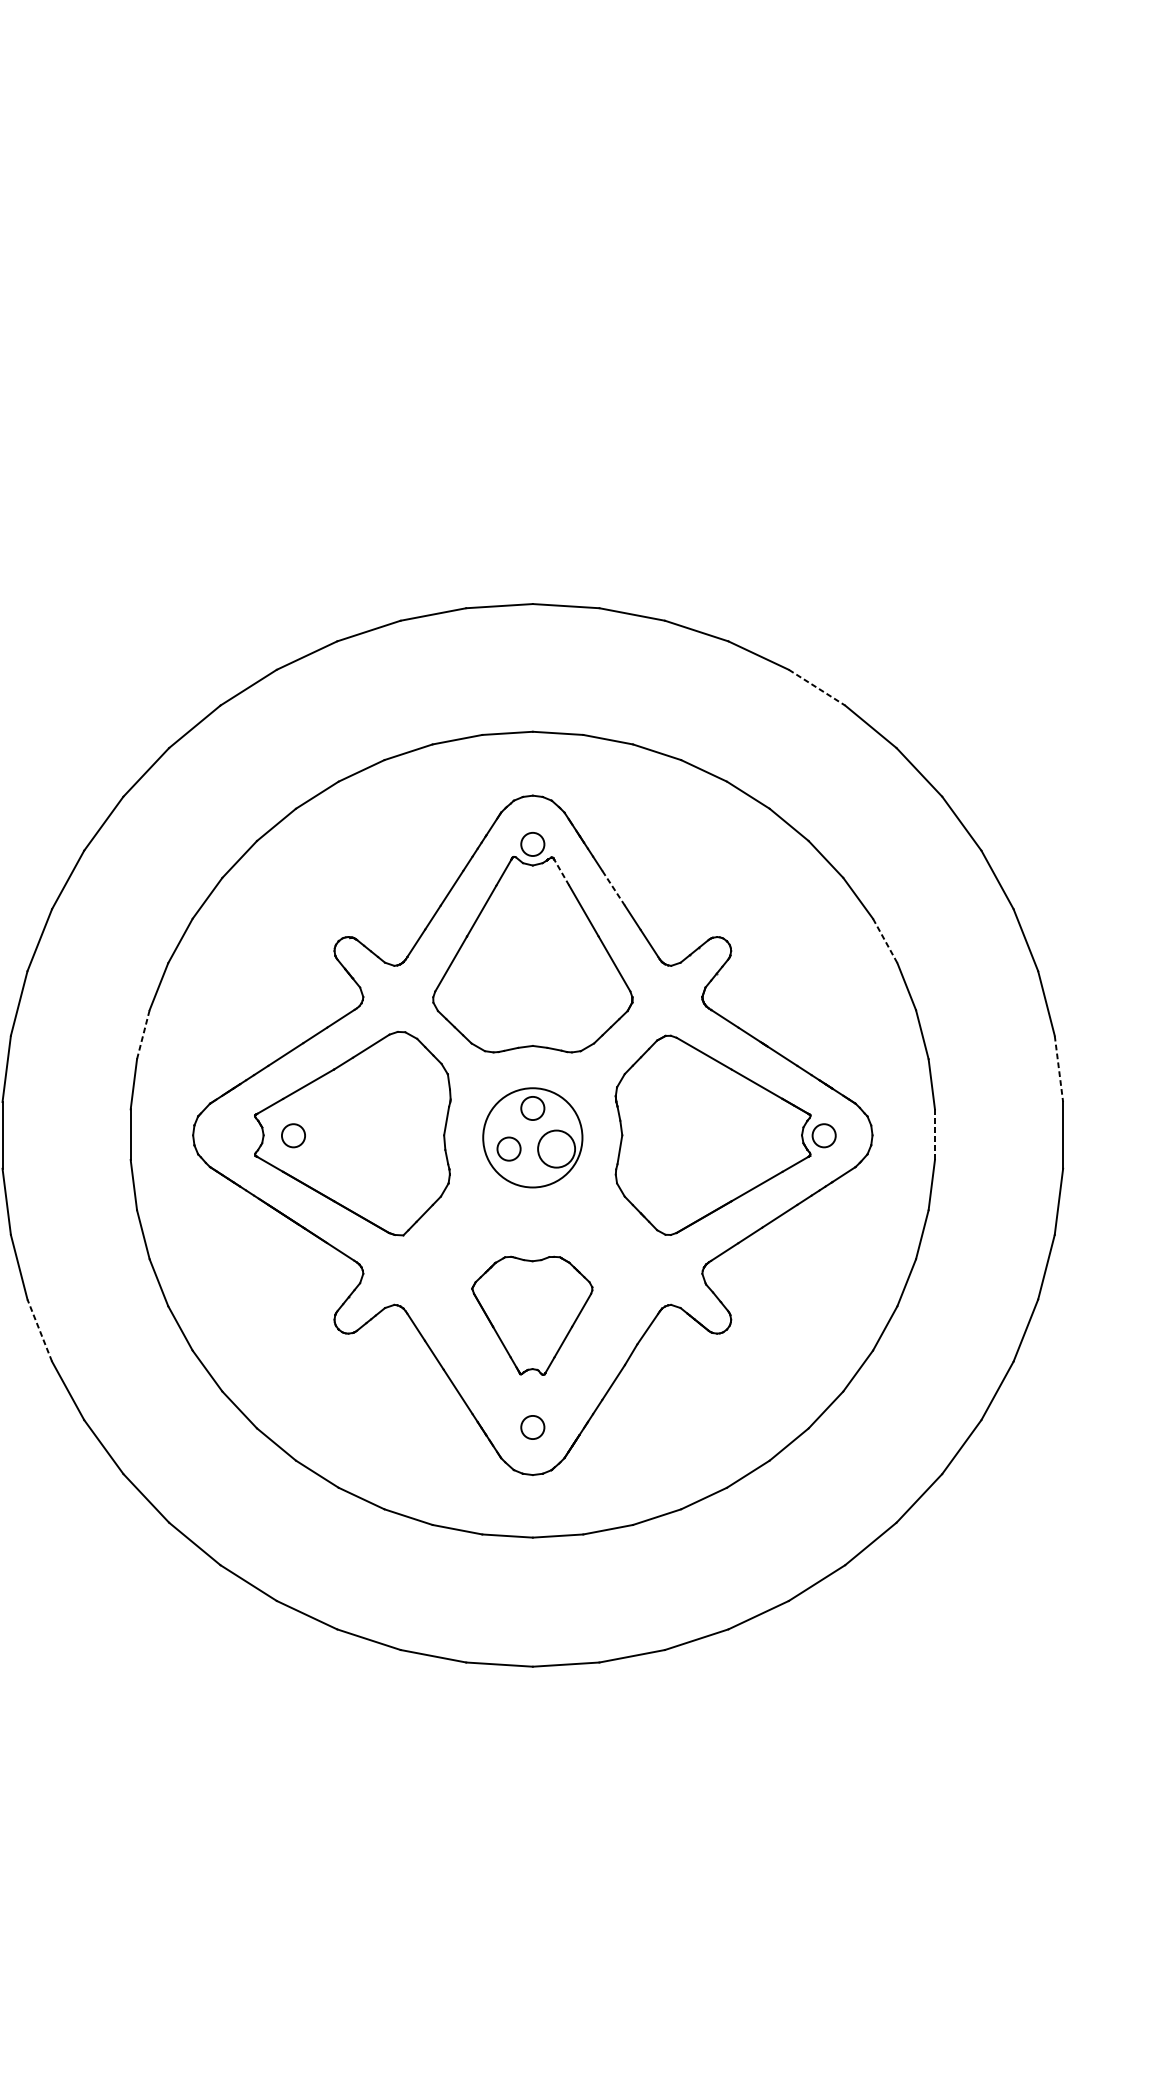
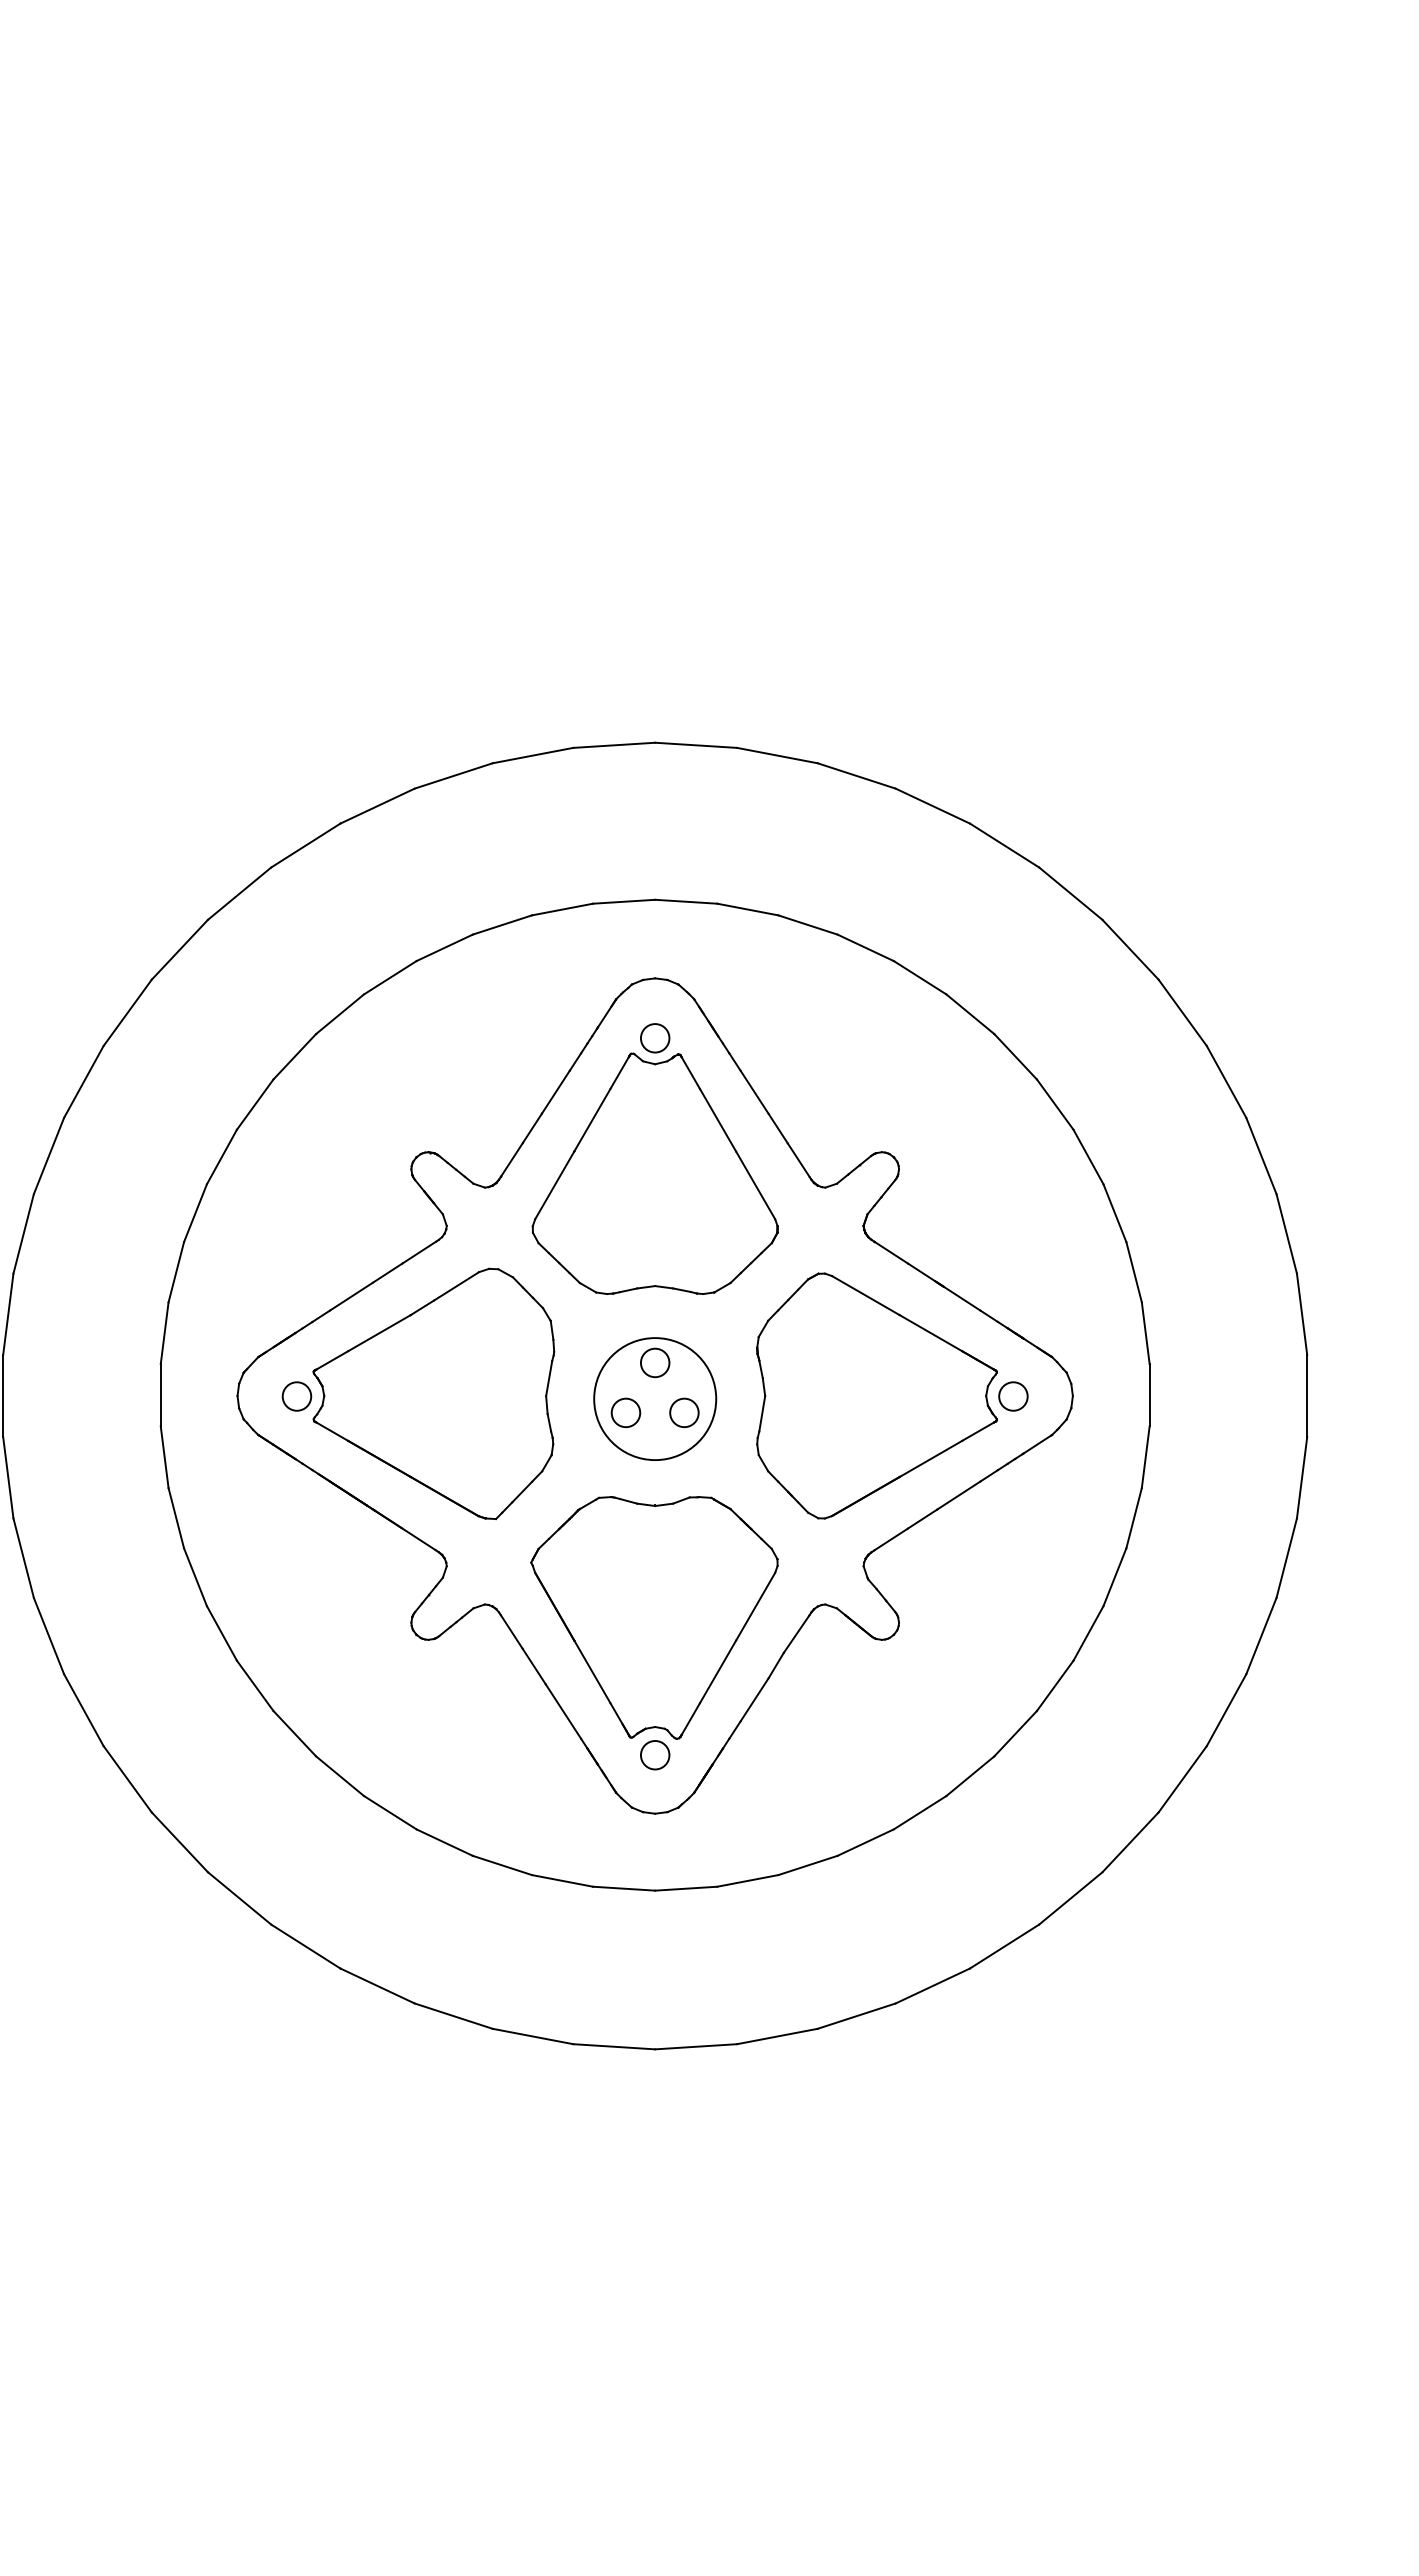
line: (816, 687) -> (1004, 845), dashed -> solid
line: (561, 872) -> (690, 1072), dashed -> solid
line: (613, 888) -> (754, 1092), dashed -> solid
line: (885, 941) -> (1088, 1157), dashed -> solid
line: (143, 1034) -> (176, 1271), dashed -> solid
line: (1059, 1069) -> (1302, 1314), dashed -> solid
line: (934, 1134) -> (1149, 1395), dashed -> solid
circle: (293, 1135) -> (296, 1396), moved
circle: (556, 1148) -> (684, 1412), size x0.62
part: (532, 1315) -> (654, 1617), size x1.67
line: (39, 1330) -> (48, 1635), dashed -> solid

